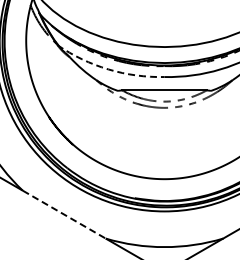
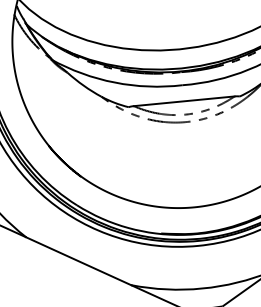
arc: (108, 69) -> (114, 82), dashed -> solid
line: (64, 214) -> (78, 261), dashed -> solid

